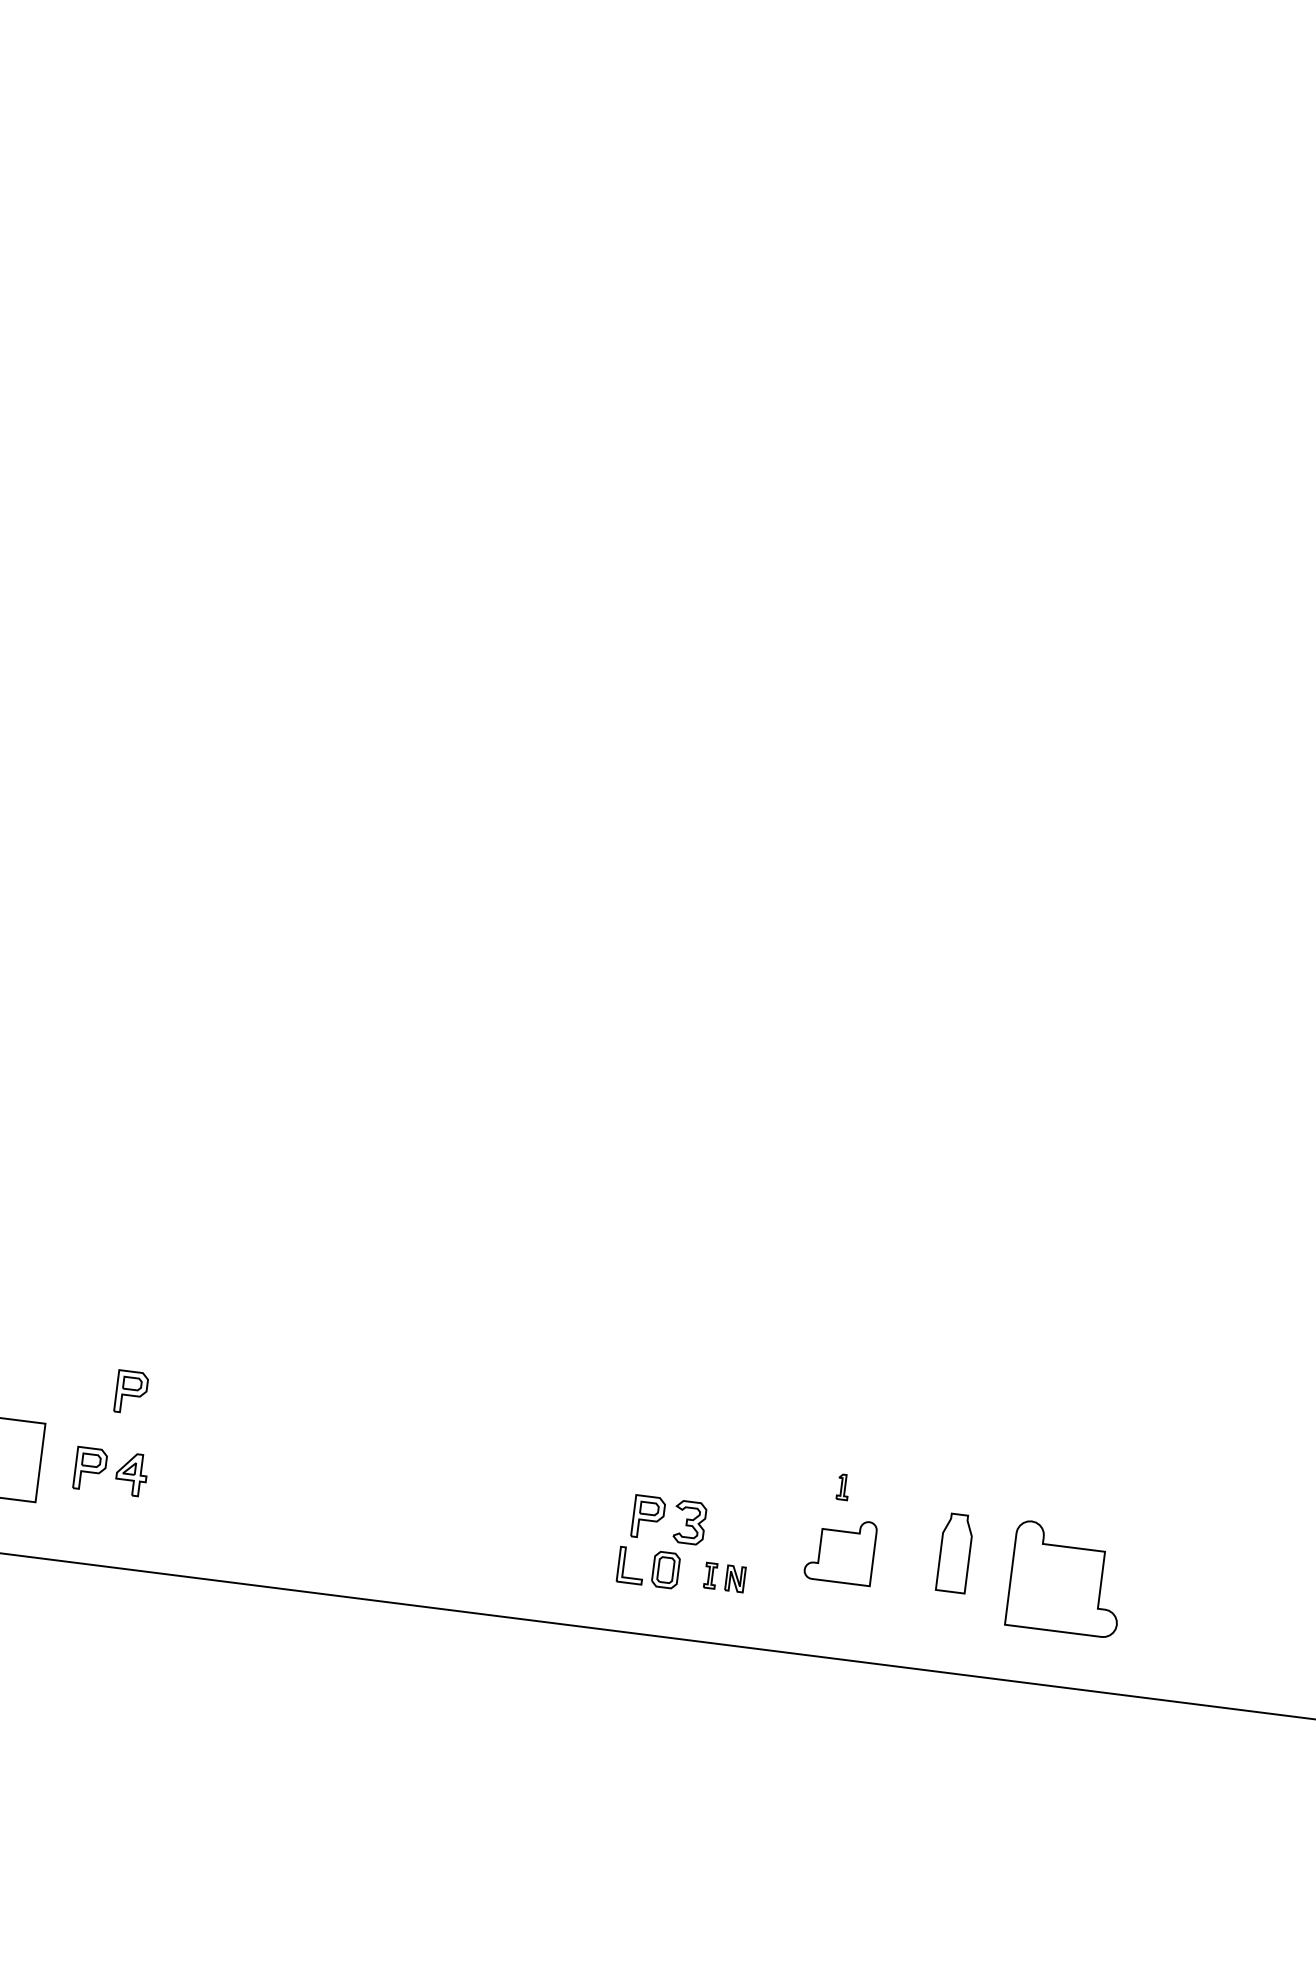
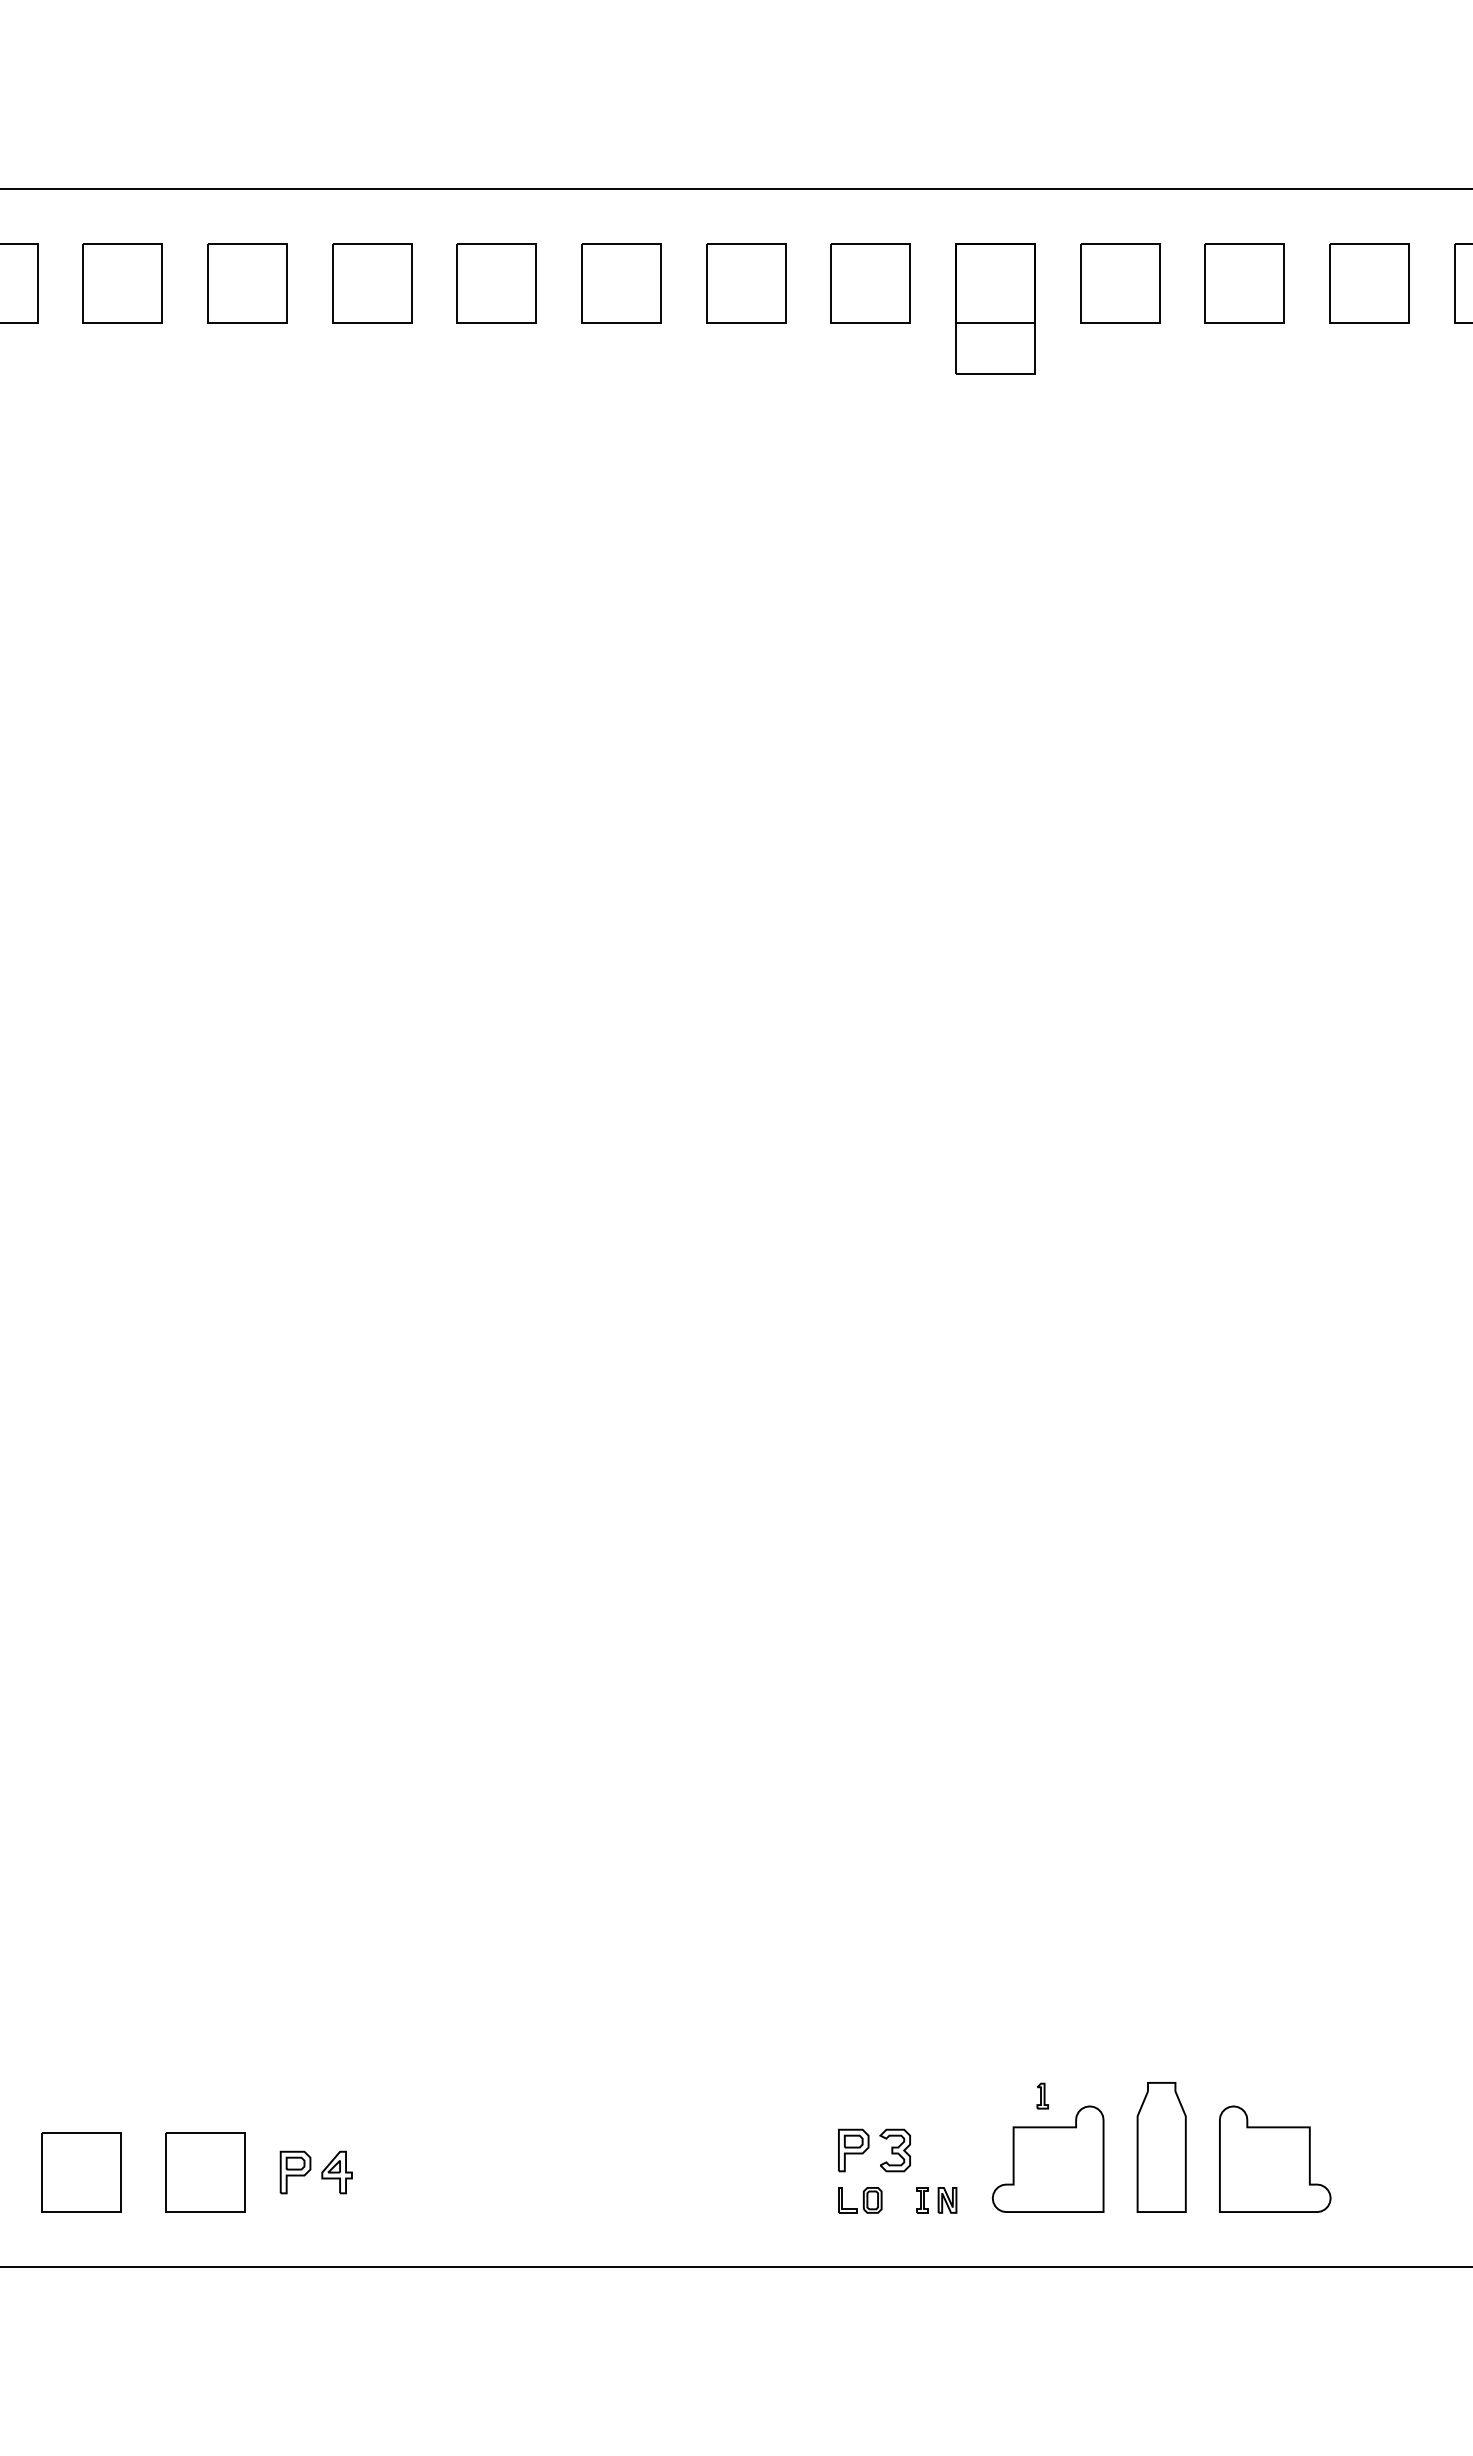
part: (131, 1392) -> (326, 2091), removed
part: (840, 1549) -> (1047, 2158), size x1.67
part: (954, 1553) -> (1161, 2147), size x1.67
part: (648, 1568) -> (860, 2200), size x0.71

